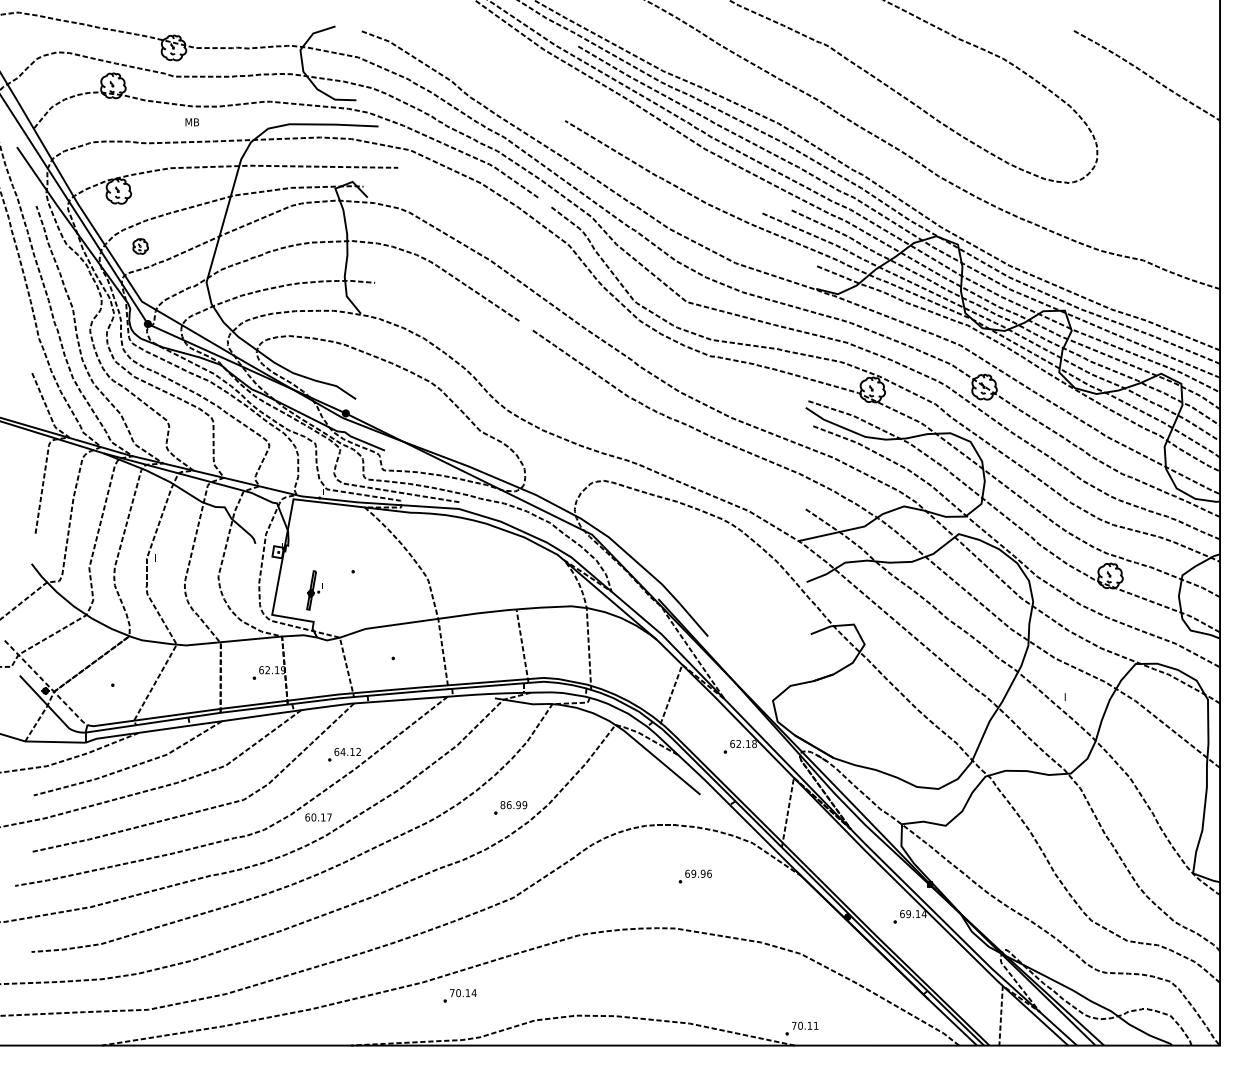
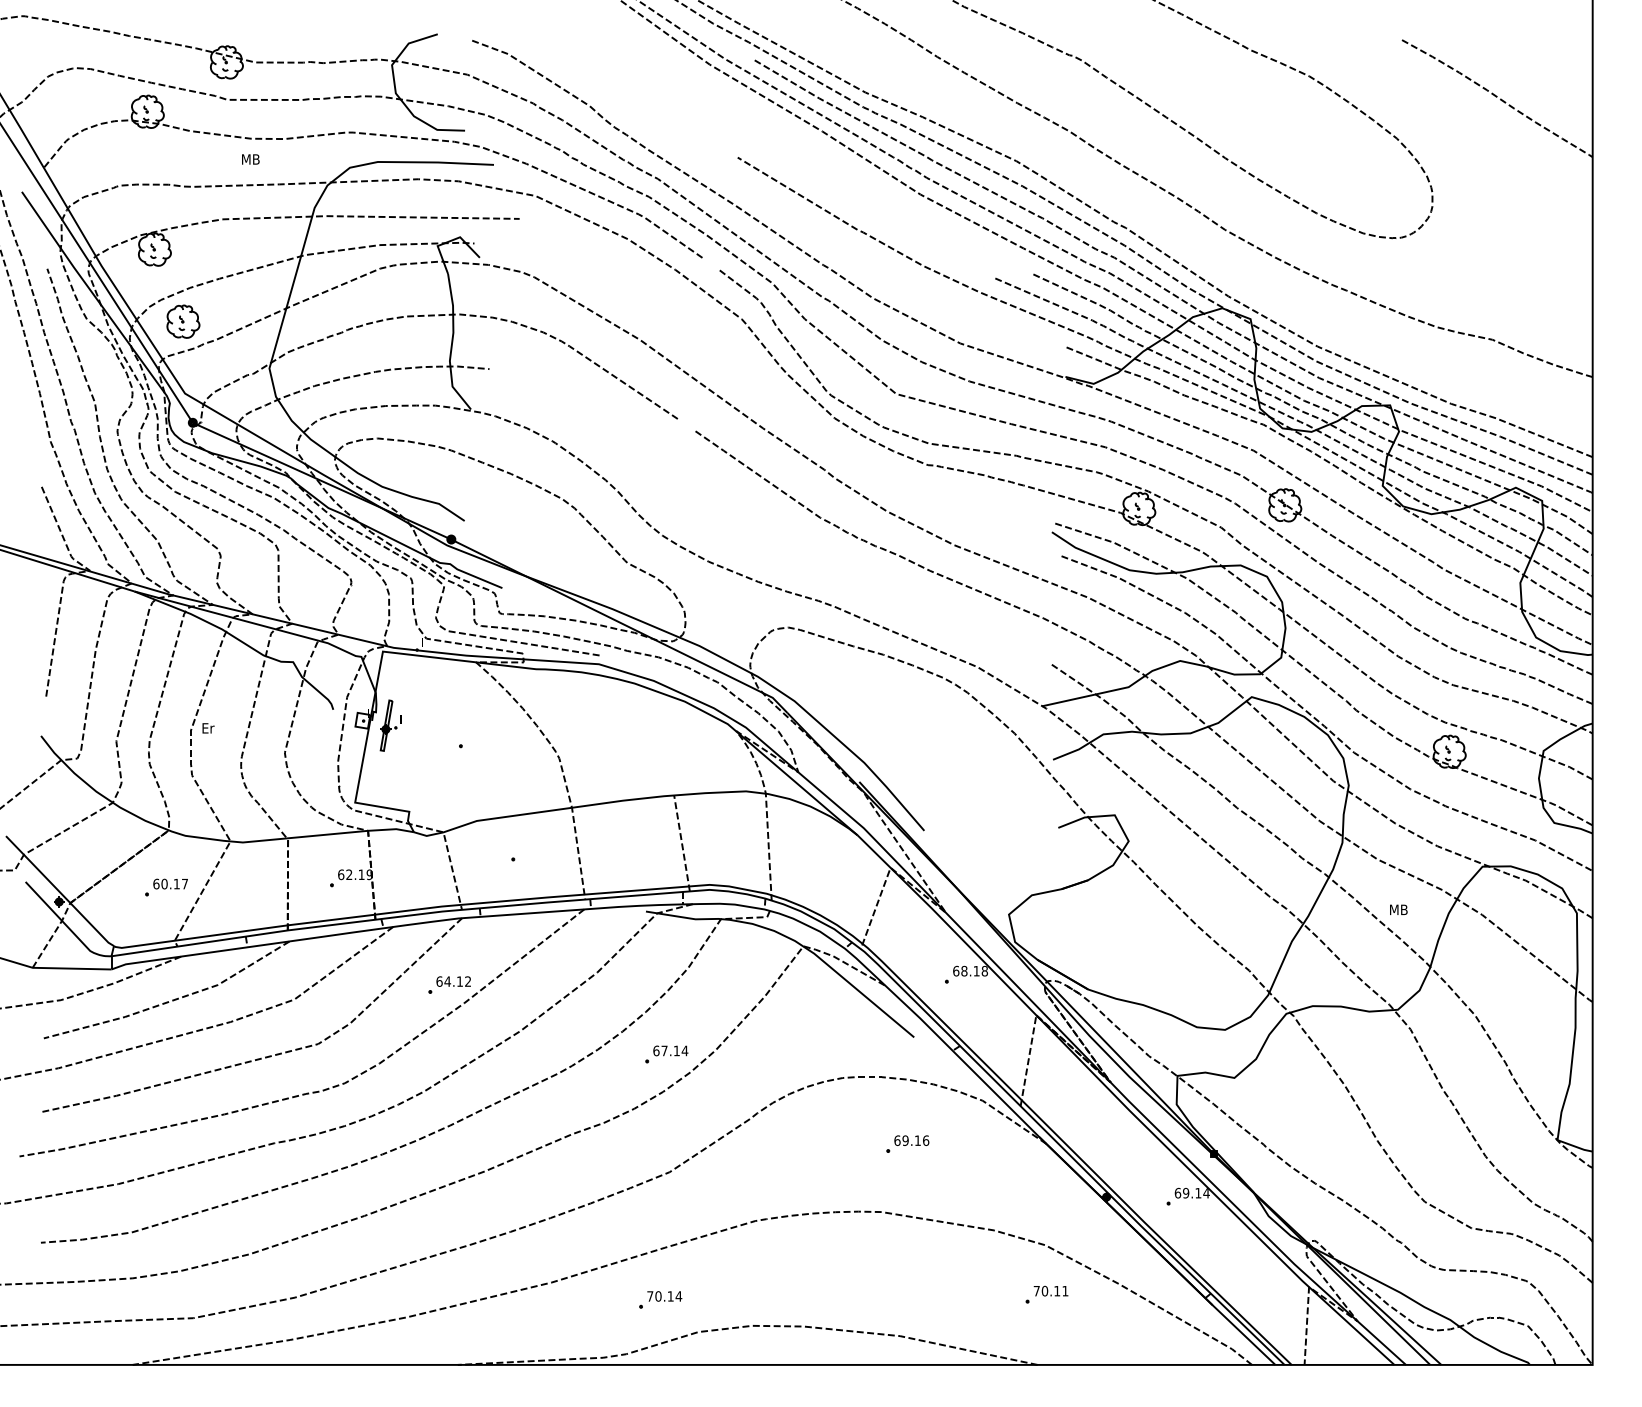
part: (140, 246) -> (183, 321), size x1.67
text: (159, 558) -> (208, 728), I -> Er
part: (314, 590) -> (390, 725), moved
line: (46, 683) -> (60, 892), dashed -> solid
text: (1072, 696) -> (1399, 909), I -> MB
text: (738, 744) -> (964, 971), 62.18 -> 68.18
text: (513, 804) -> (670, 1050), 86.99 -> 67.14
text: (318, 817) -> (170, 883), moved
text: (702, 873) -> (917, 1140), 69.96 -> 69.16
part: (460, 995) -> (660, 1299), moved
part: (801, 1028) -> (1046, 1294), moved

